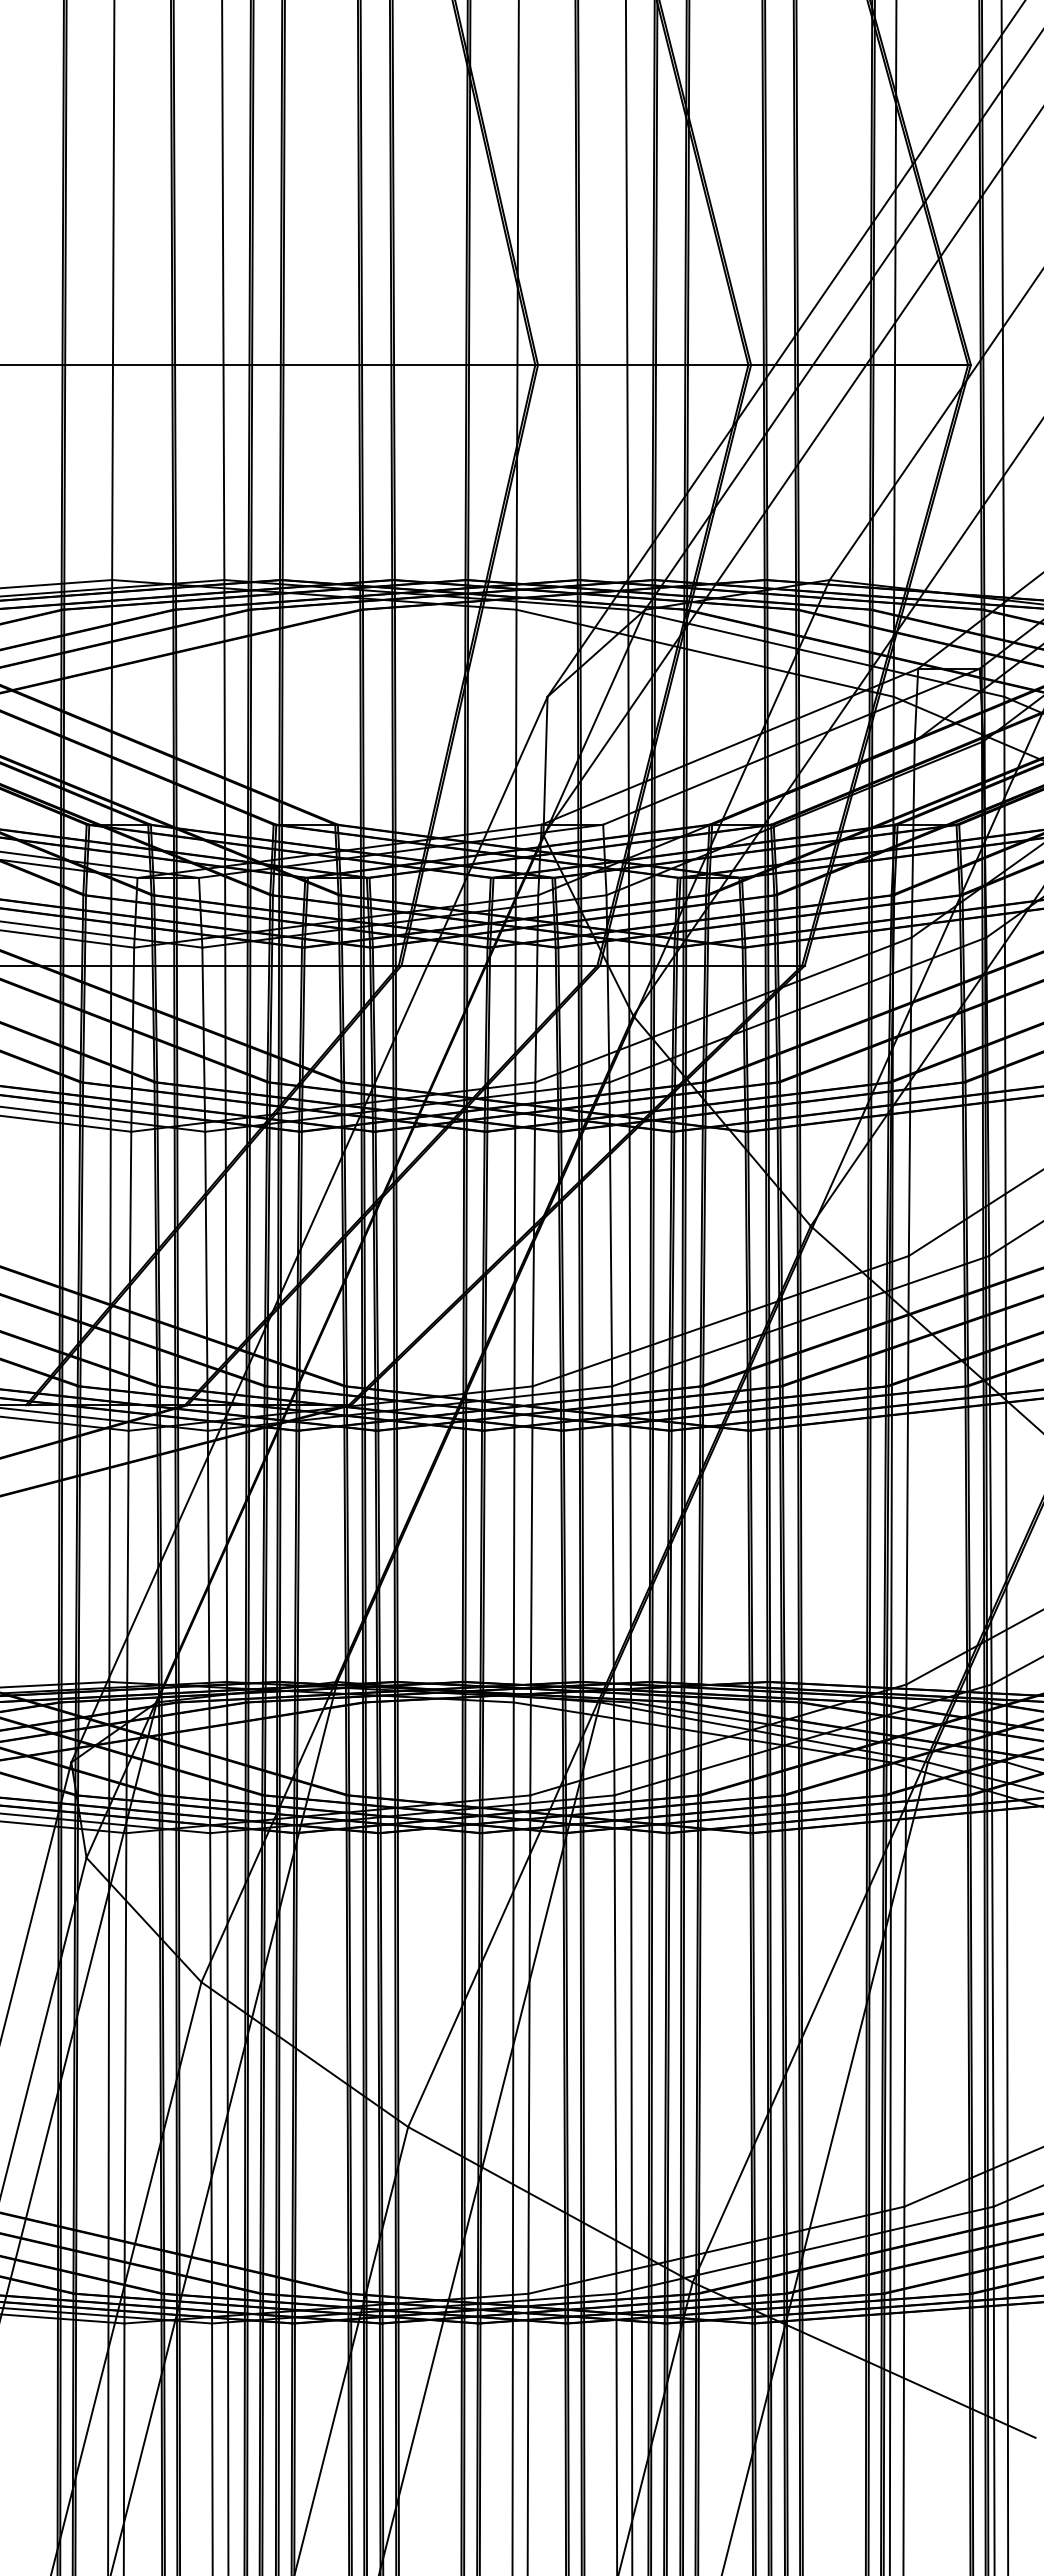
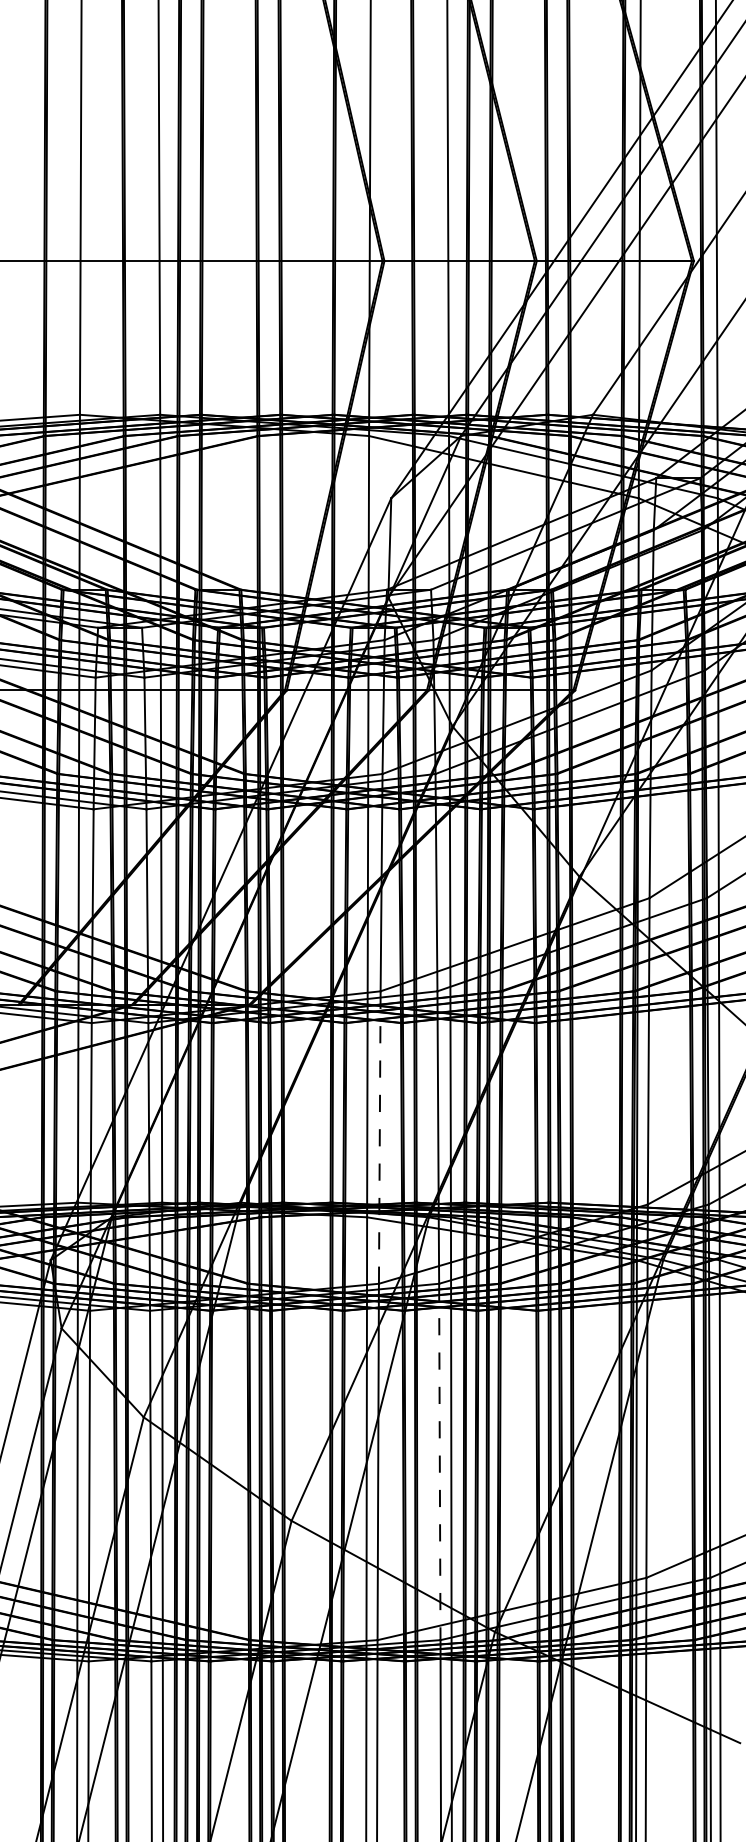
line: (531, 1590) -> (379, 1137), solid -> dashed
line: (615, 2045) -> (439, 1462), solid -> dashed

